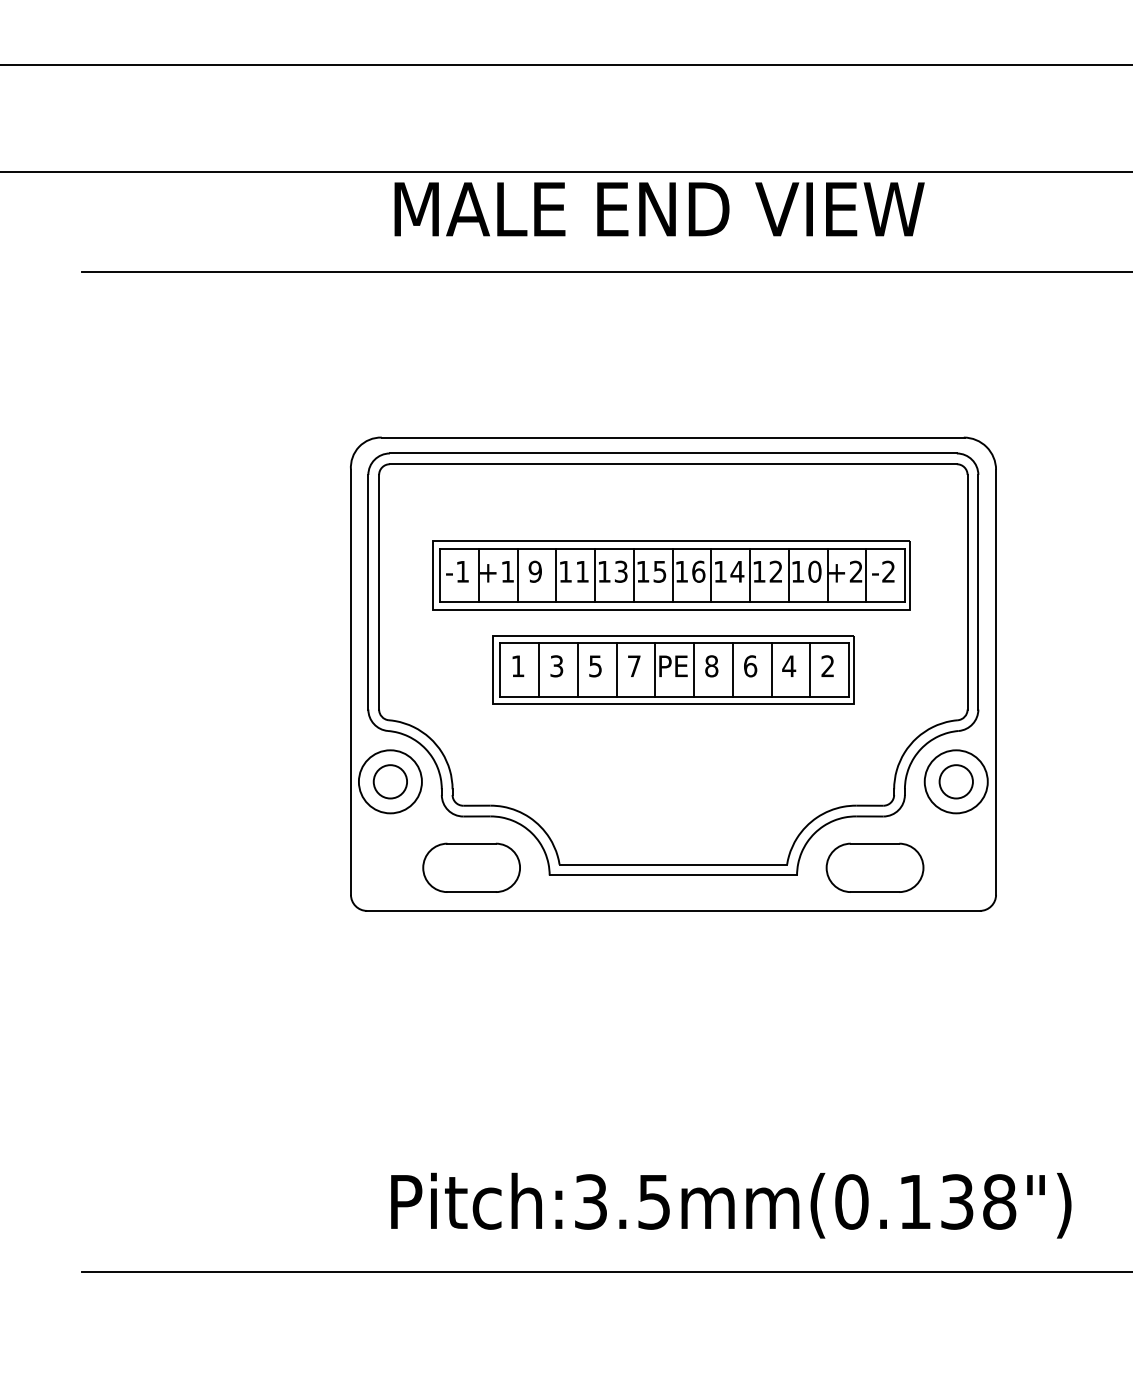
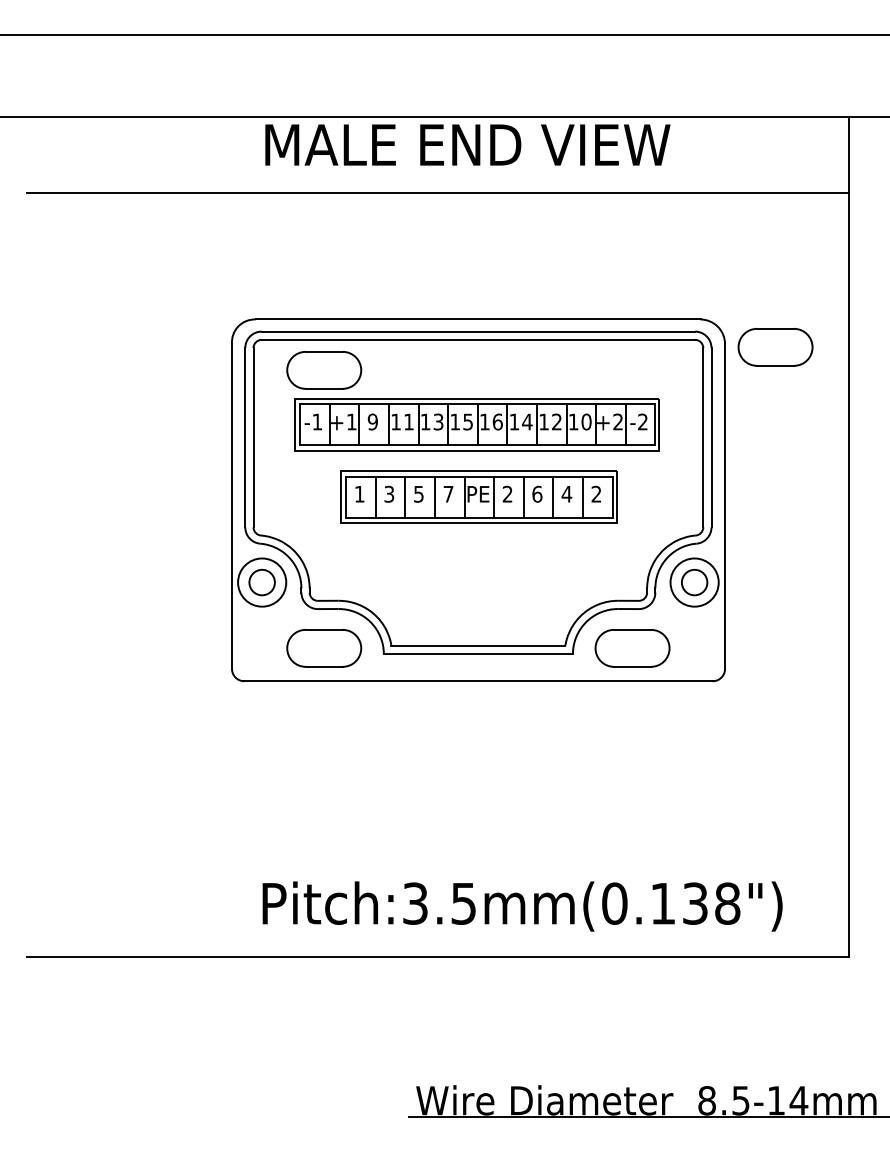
part: (1062, 474) -> (775, 347), added
part: (471, 504) -> (324, 370), added
text: (711, 665) -> (507, 493), 8 -> 2

